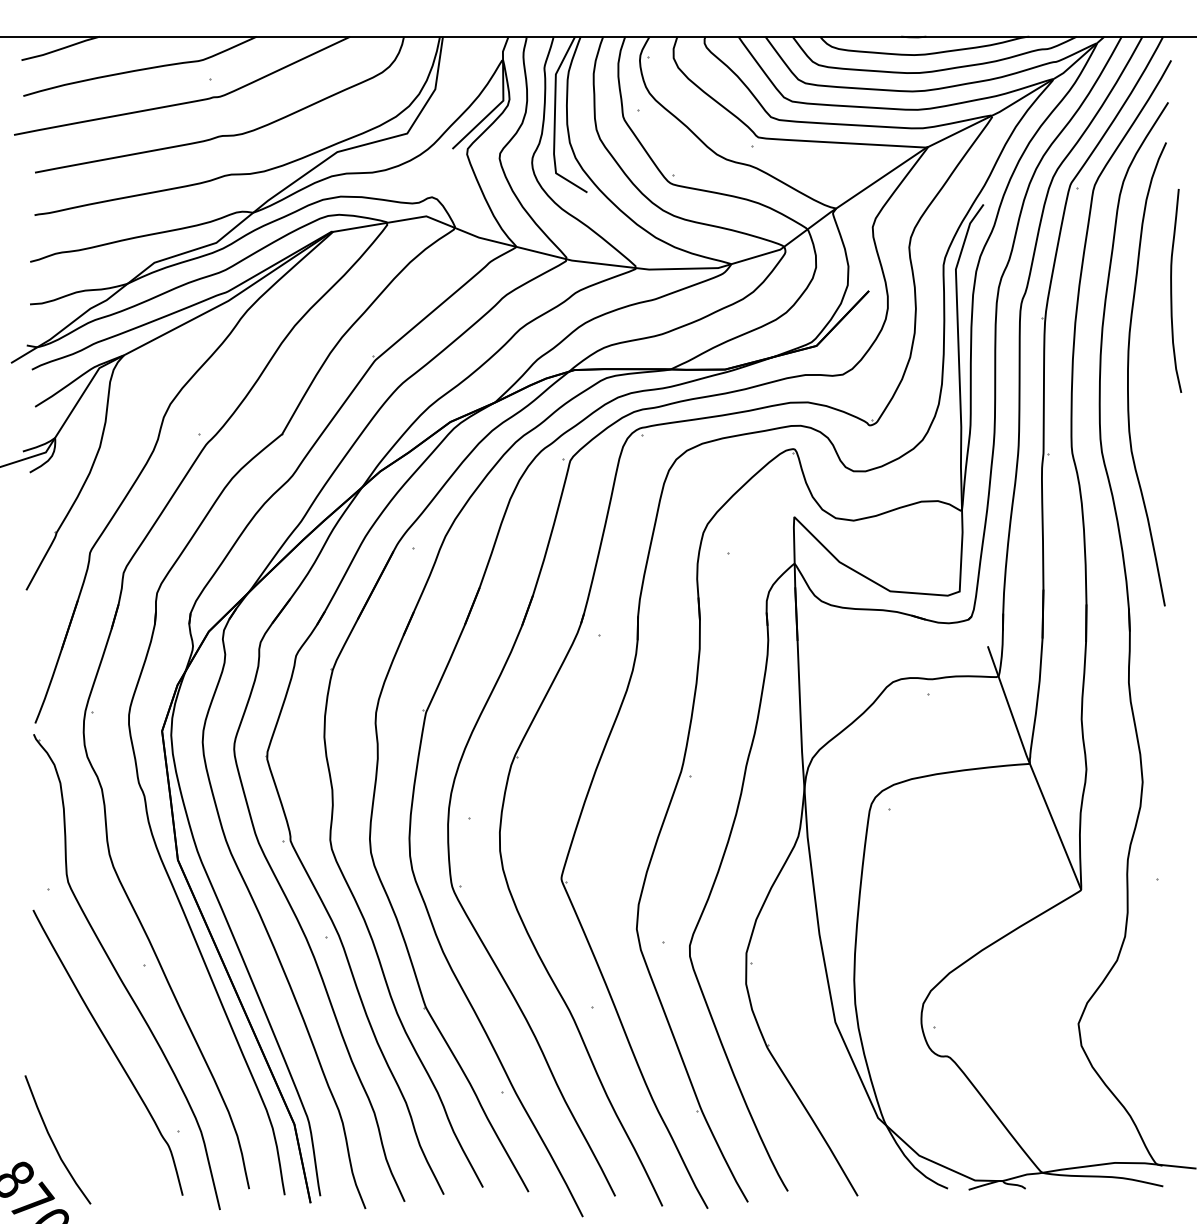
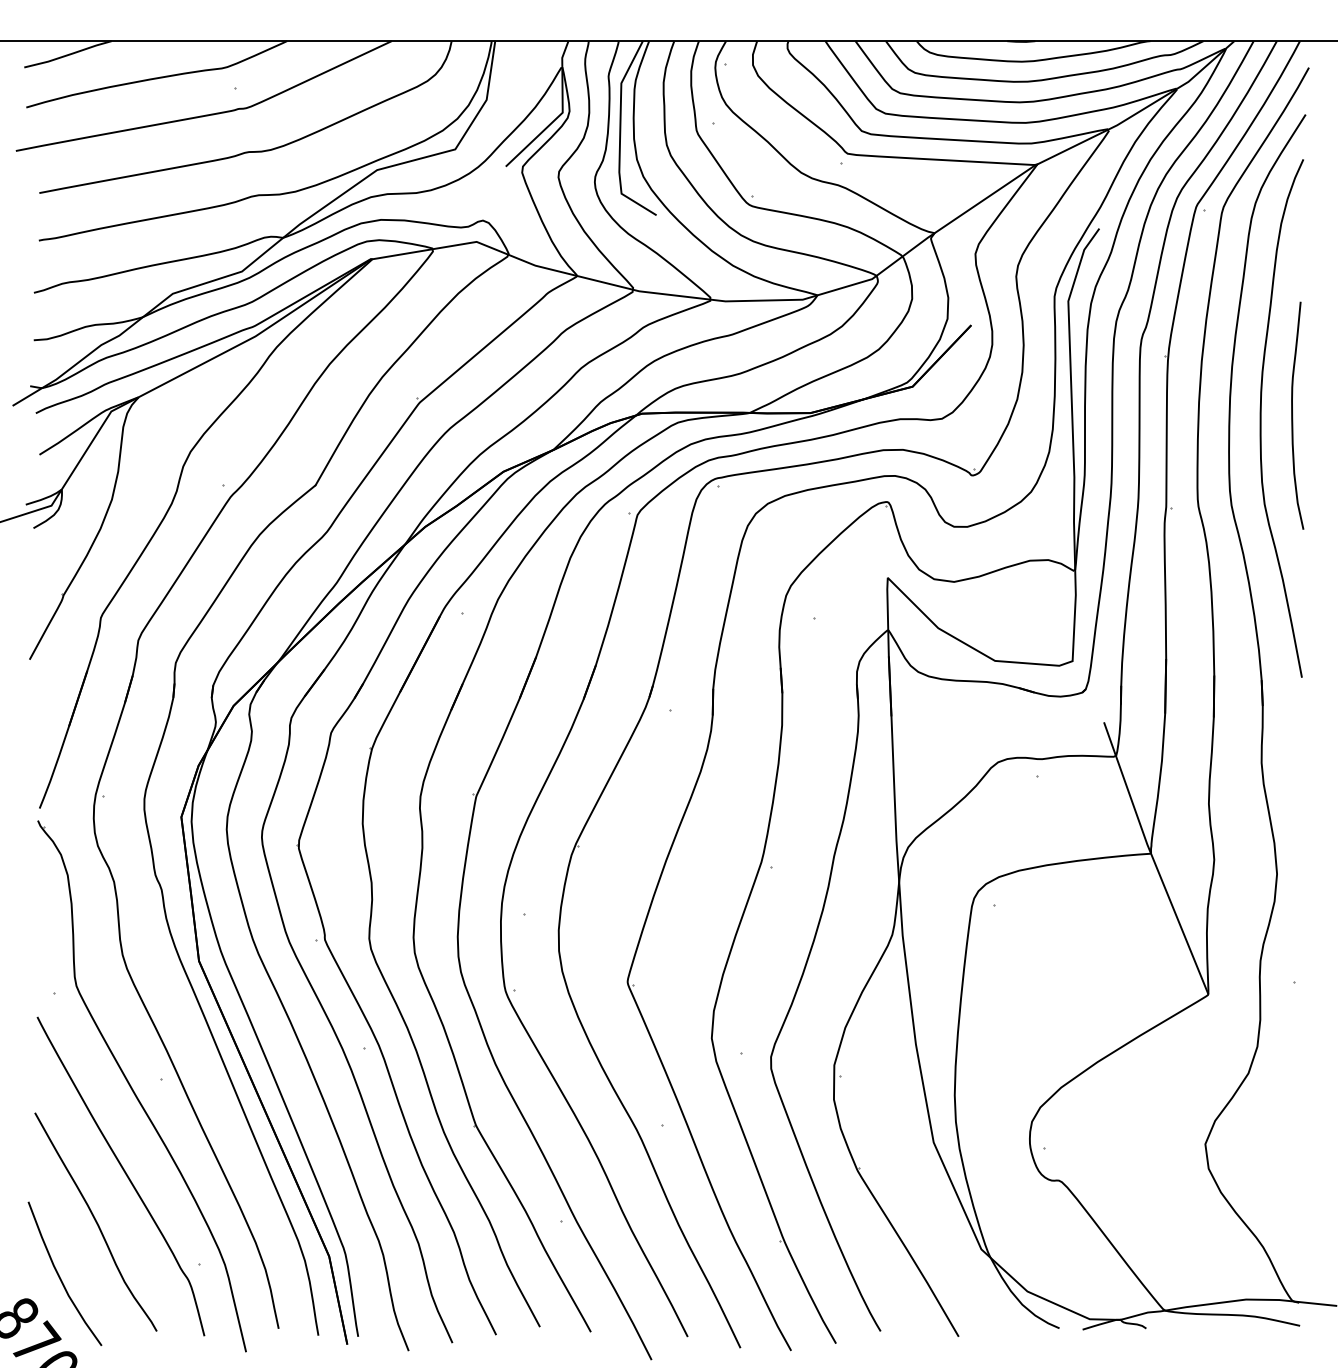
curve: (1172, 290) -> (1293, 415), moved
curve: (85, 1093) -> (95, 1222), added

